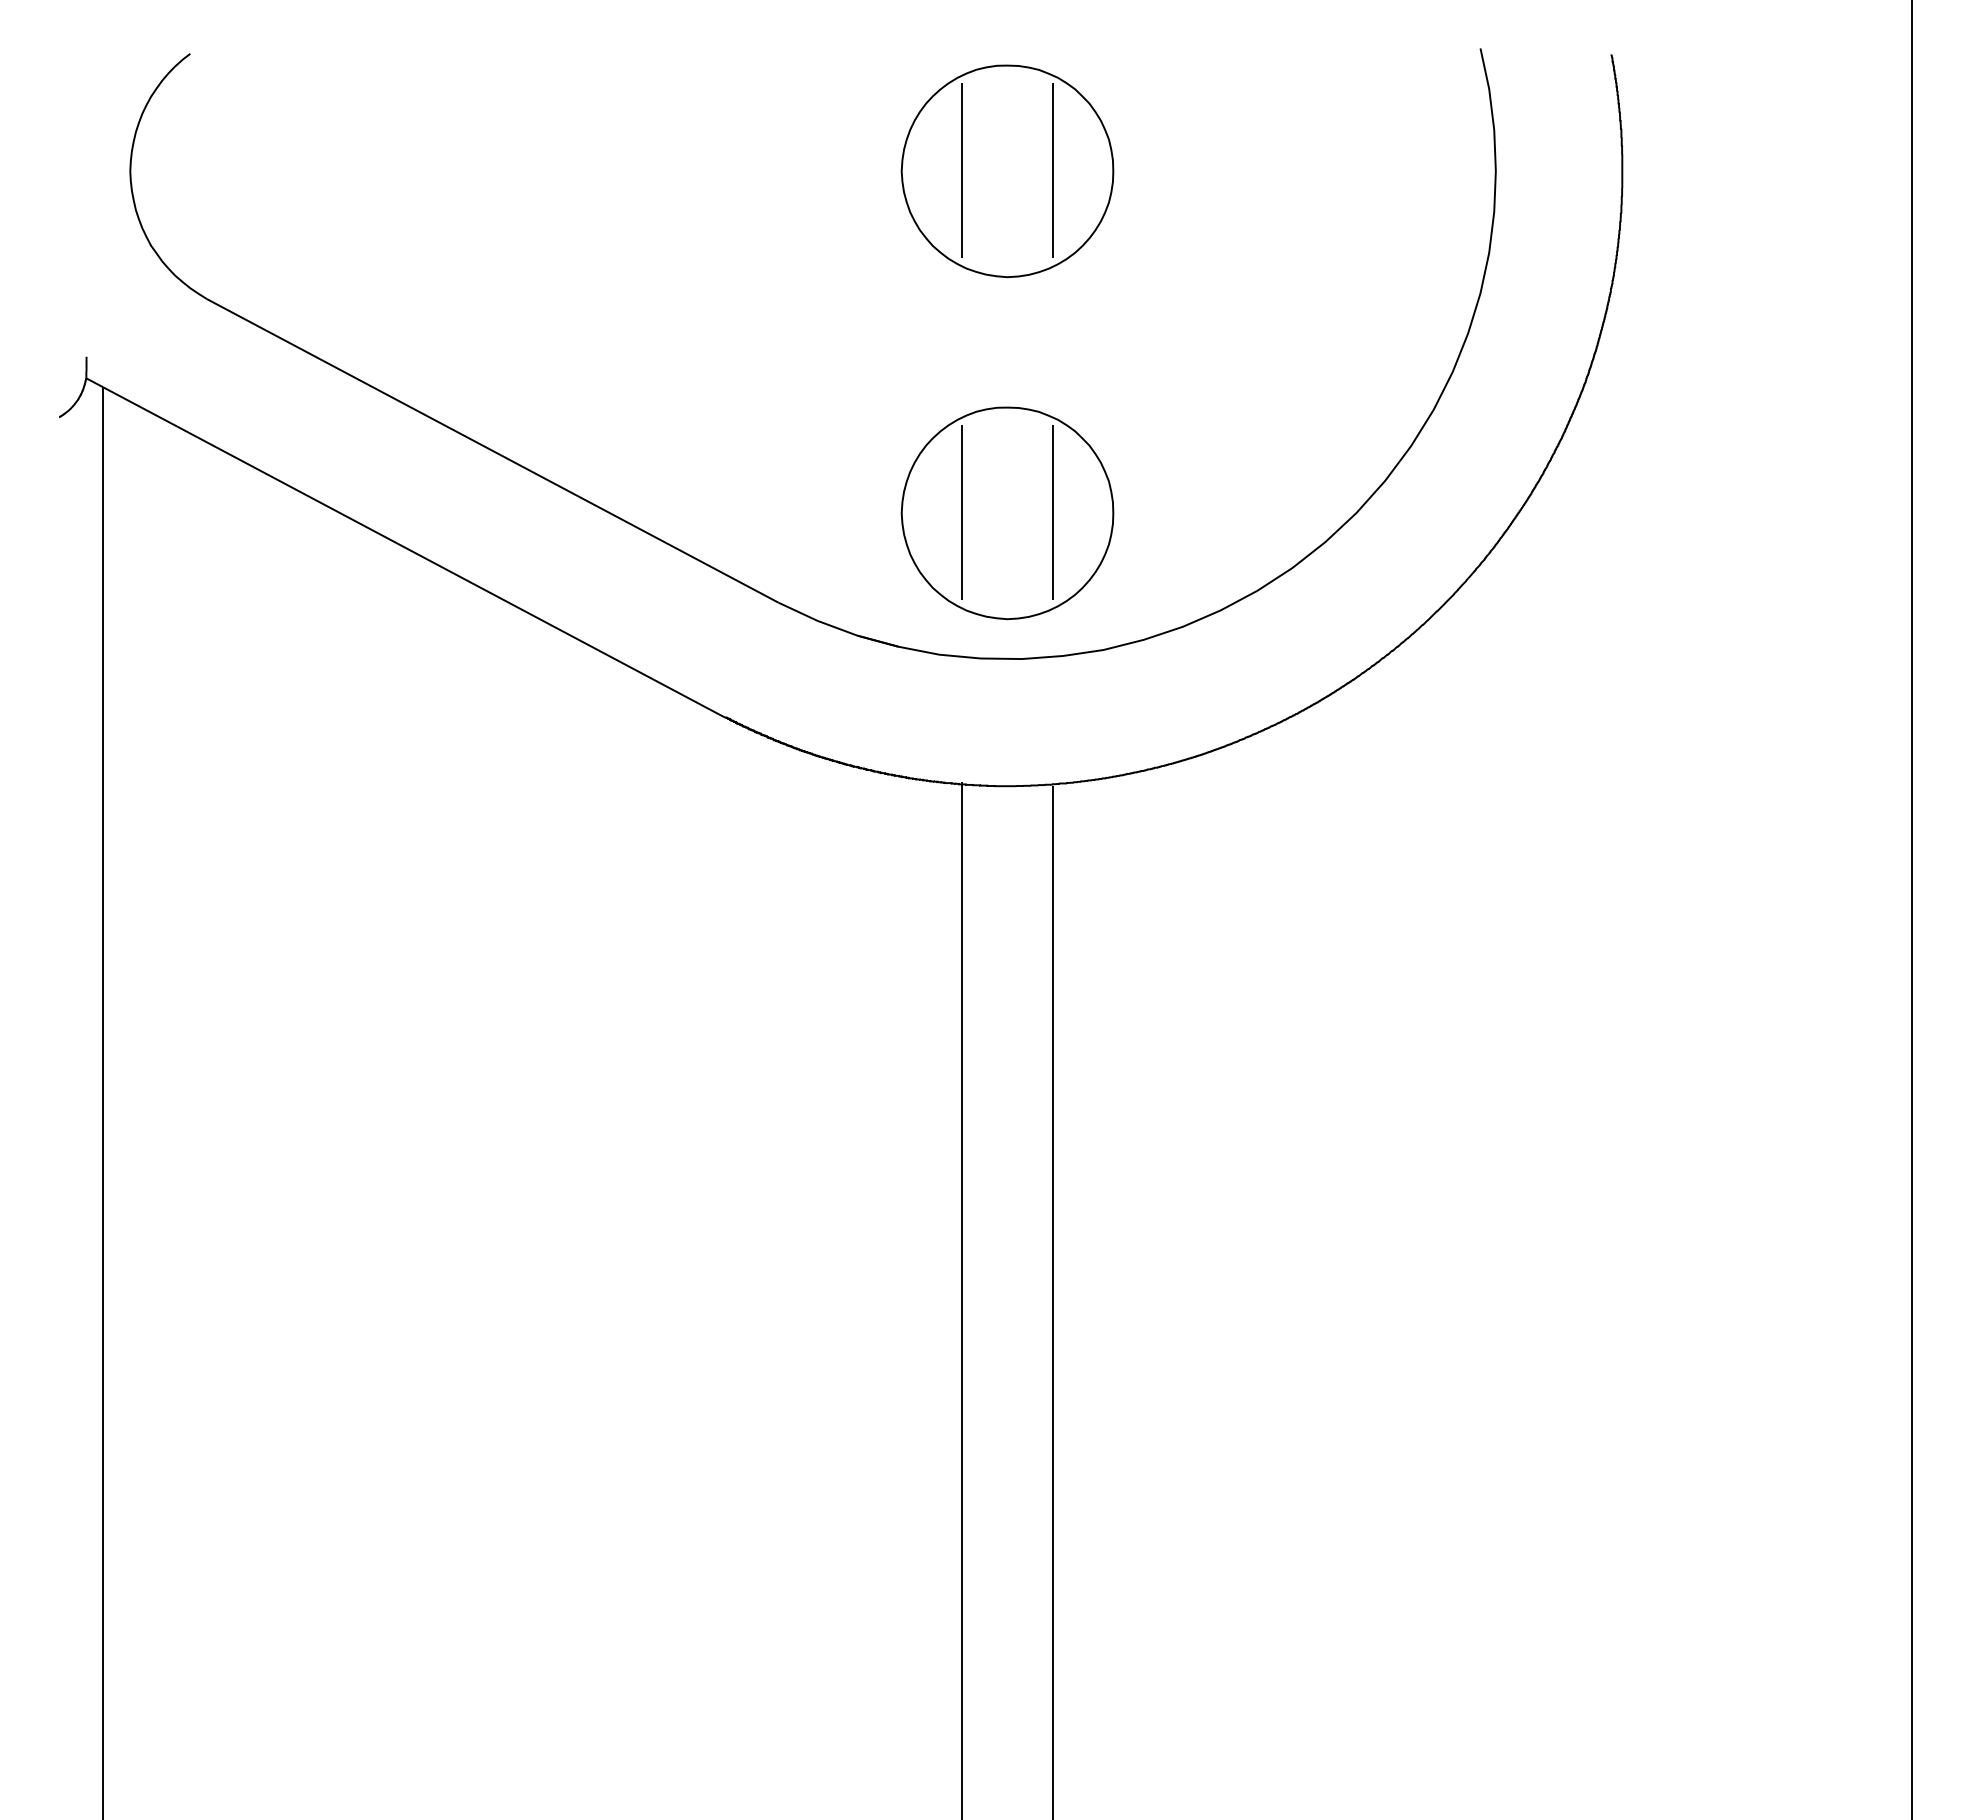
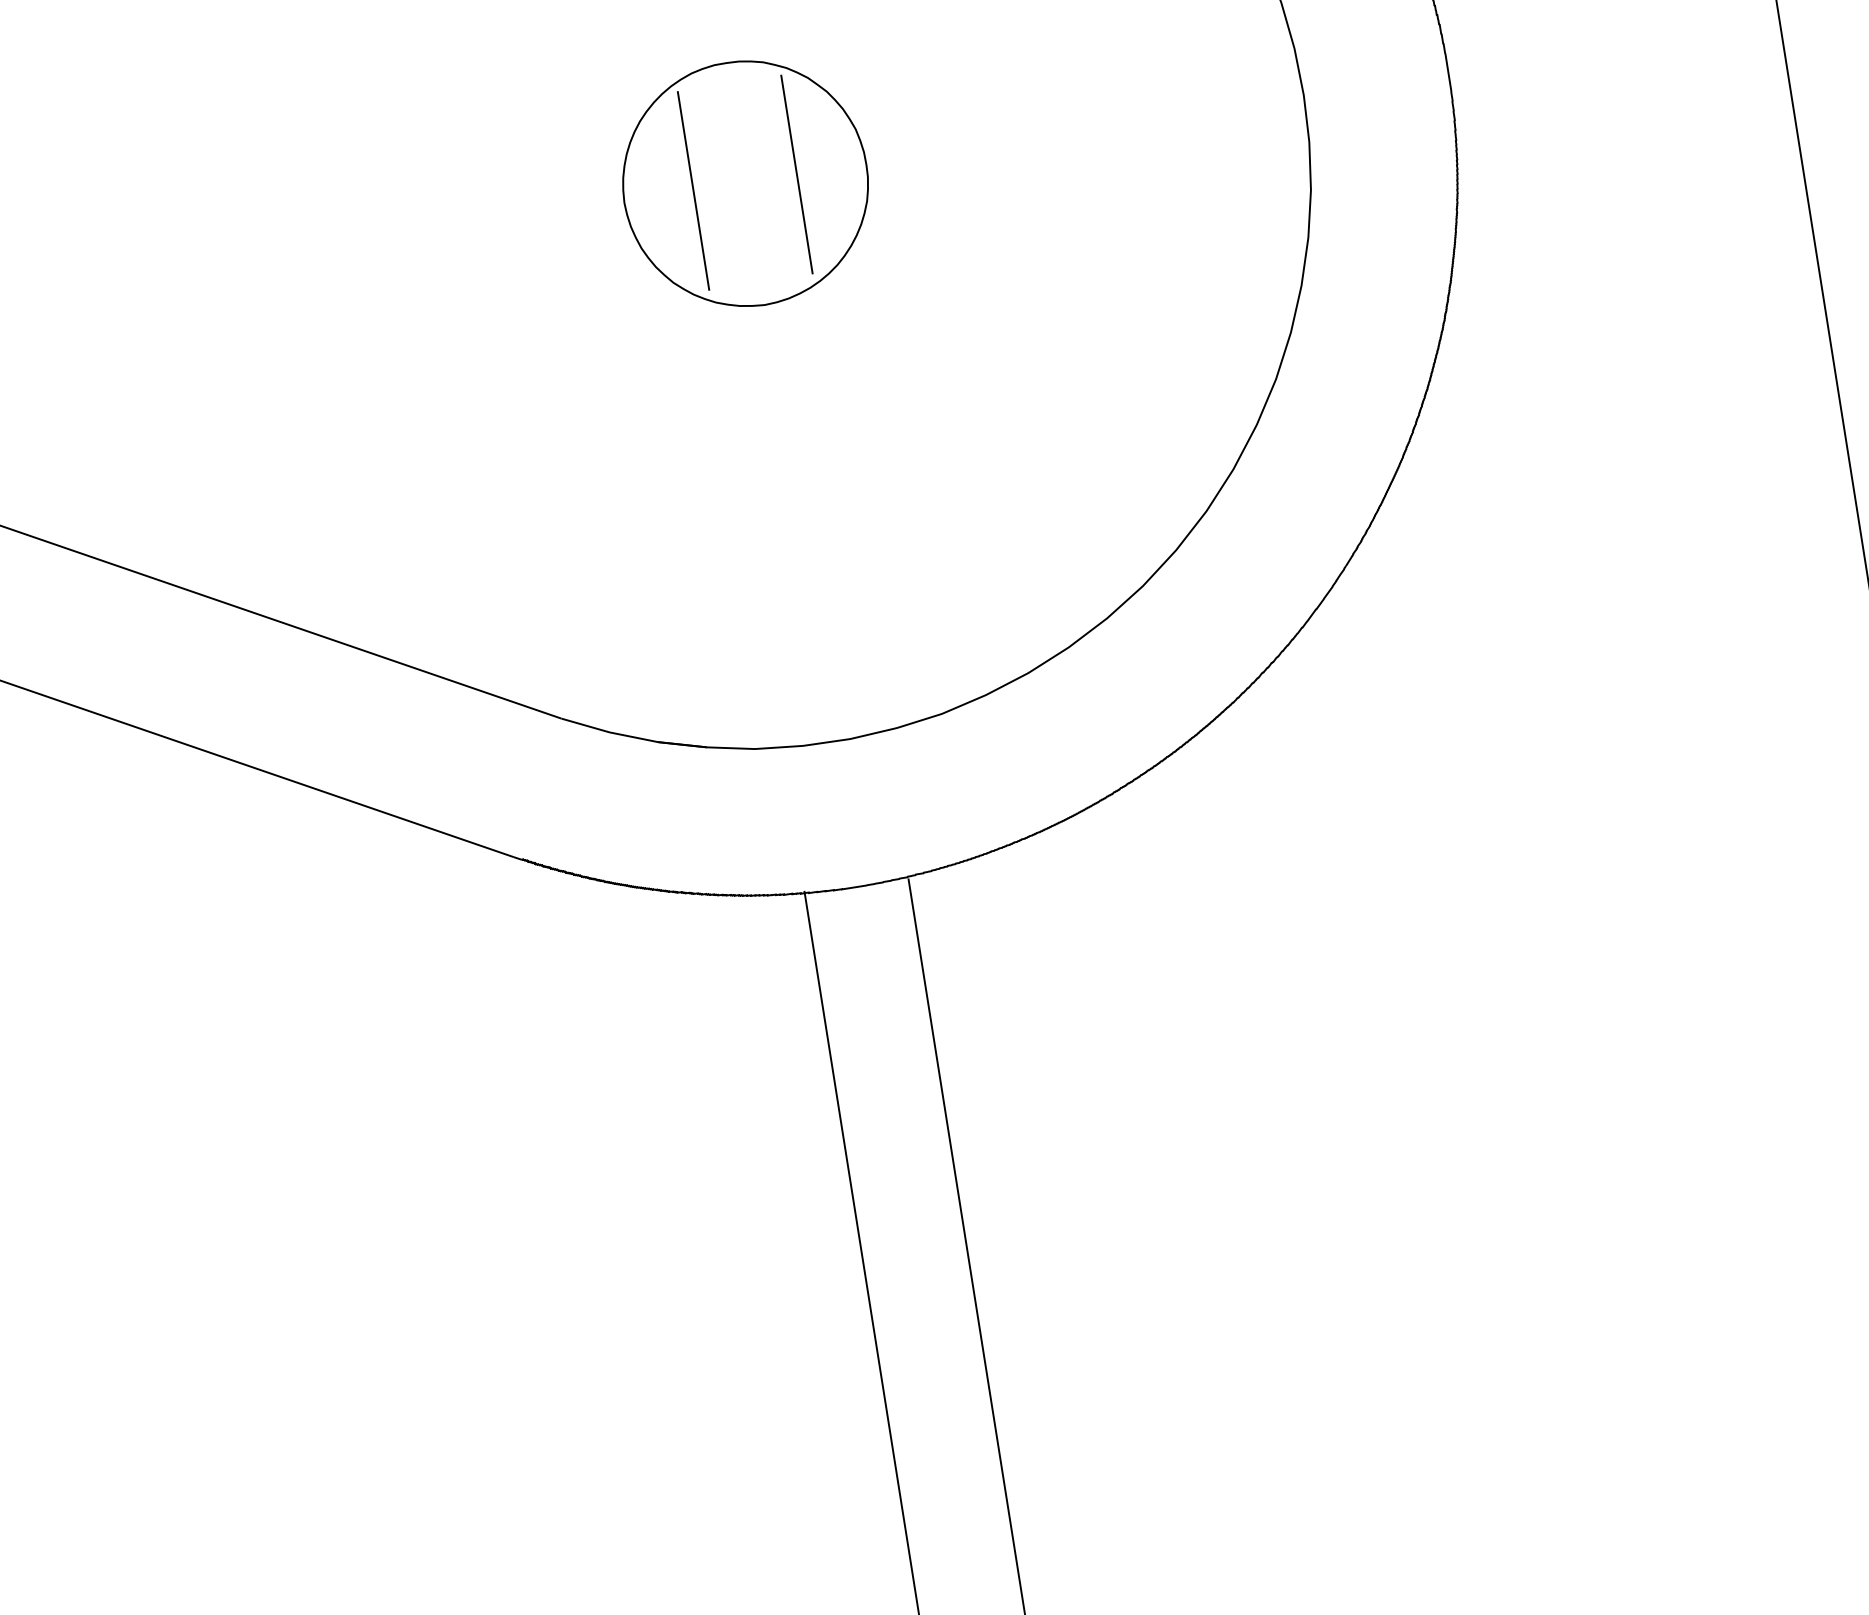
part: (1007, 513) -> (807, 575), removed

